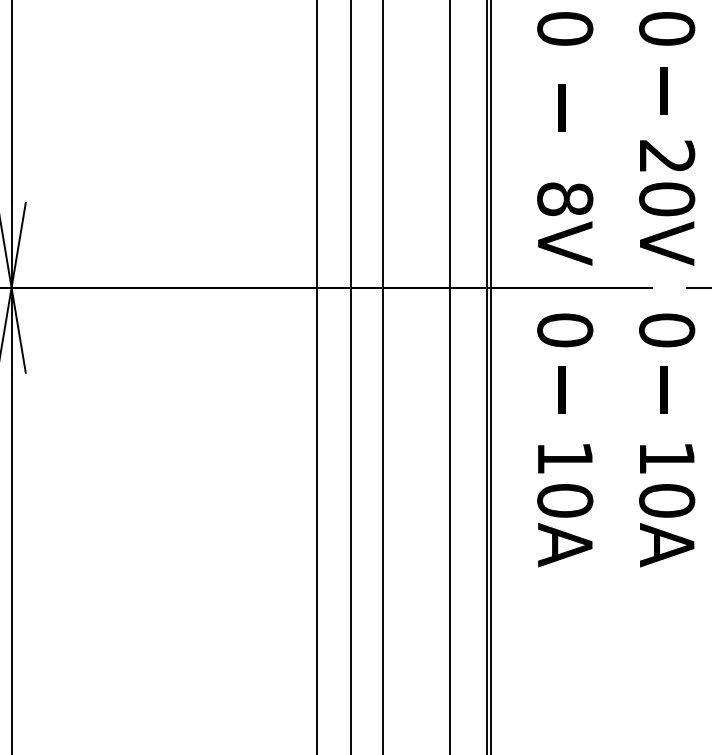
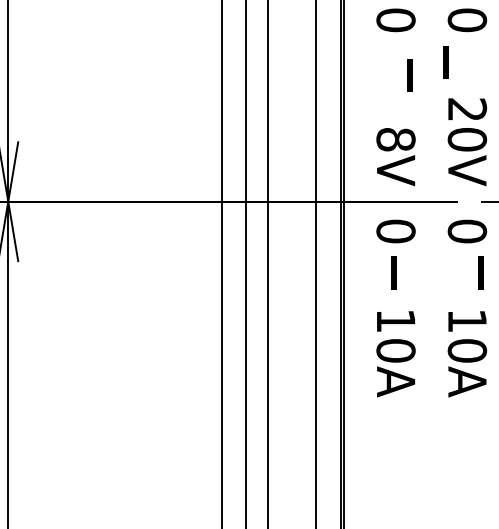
line: (662, 90) -> (445, 62), moved
line: (561, 107) -> (409, 75), moved
line: (662, 388) -> (480, 272), moved

